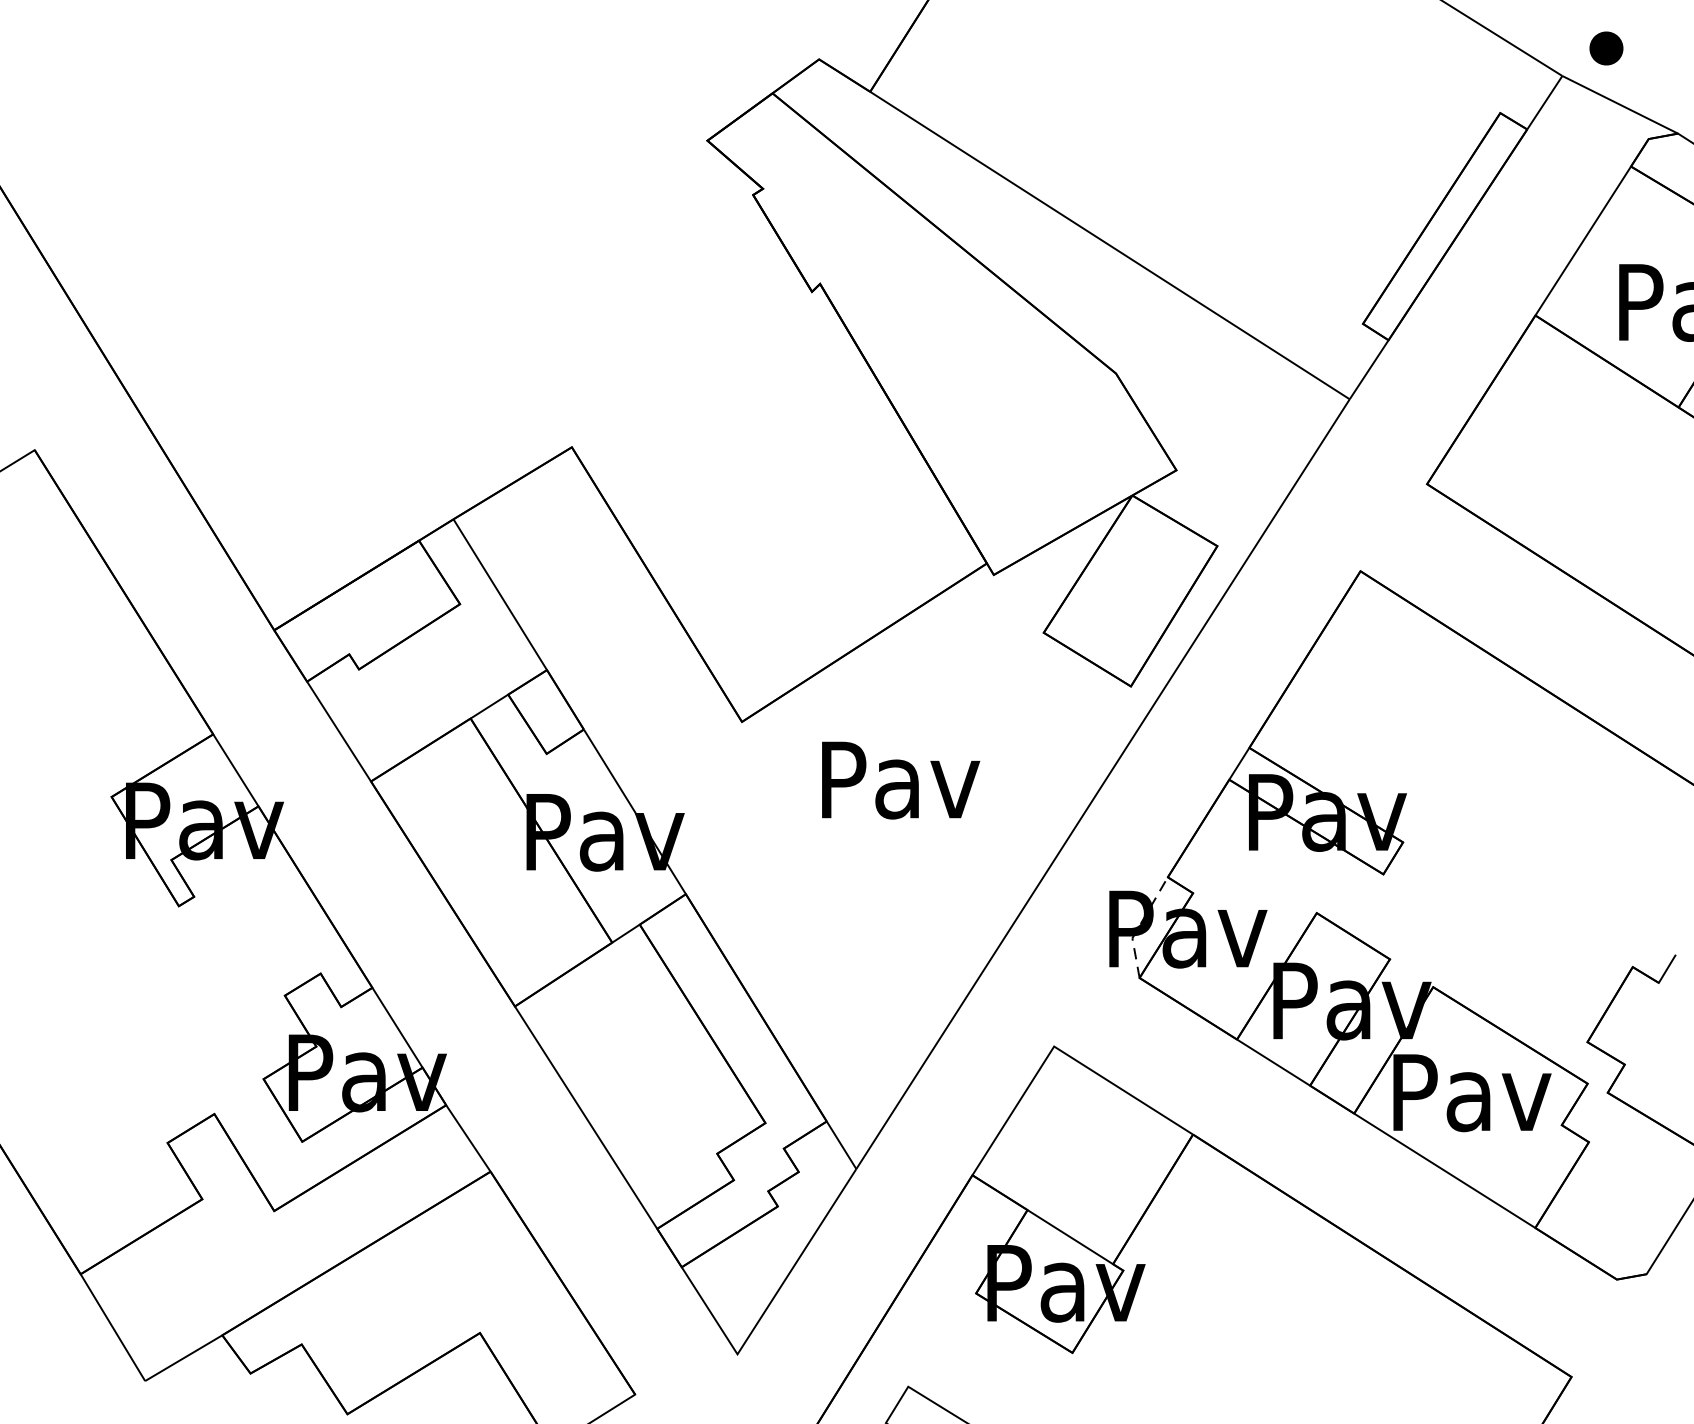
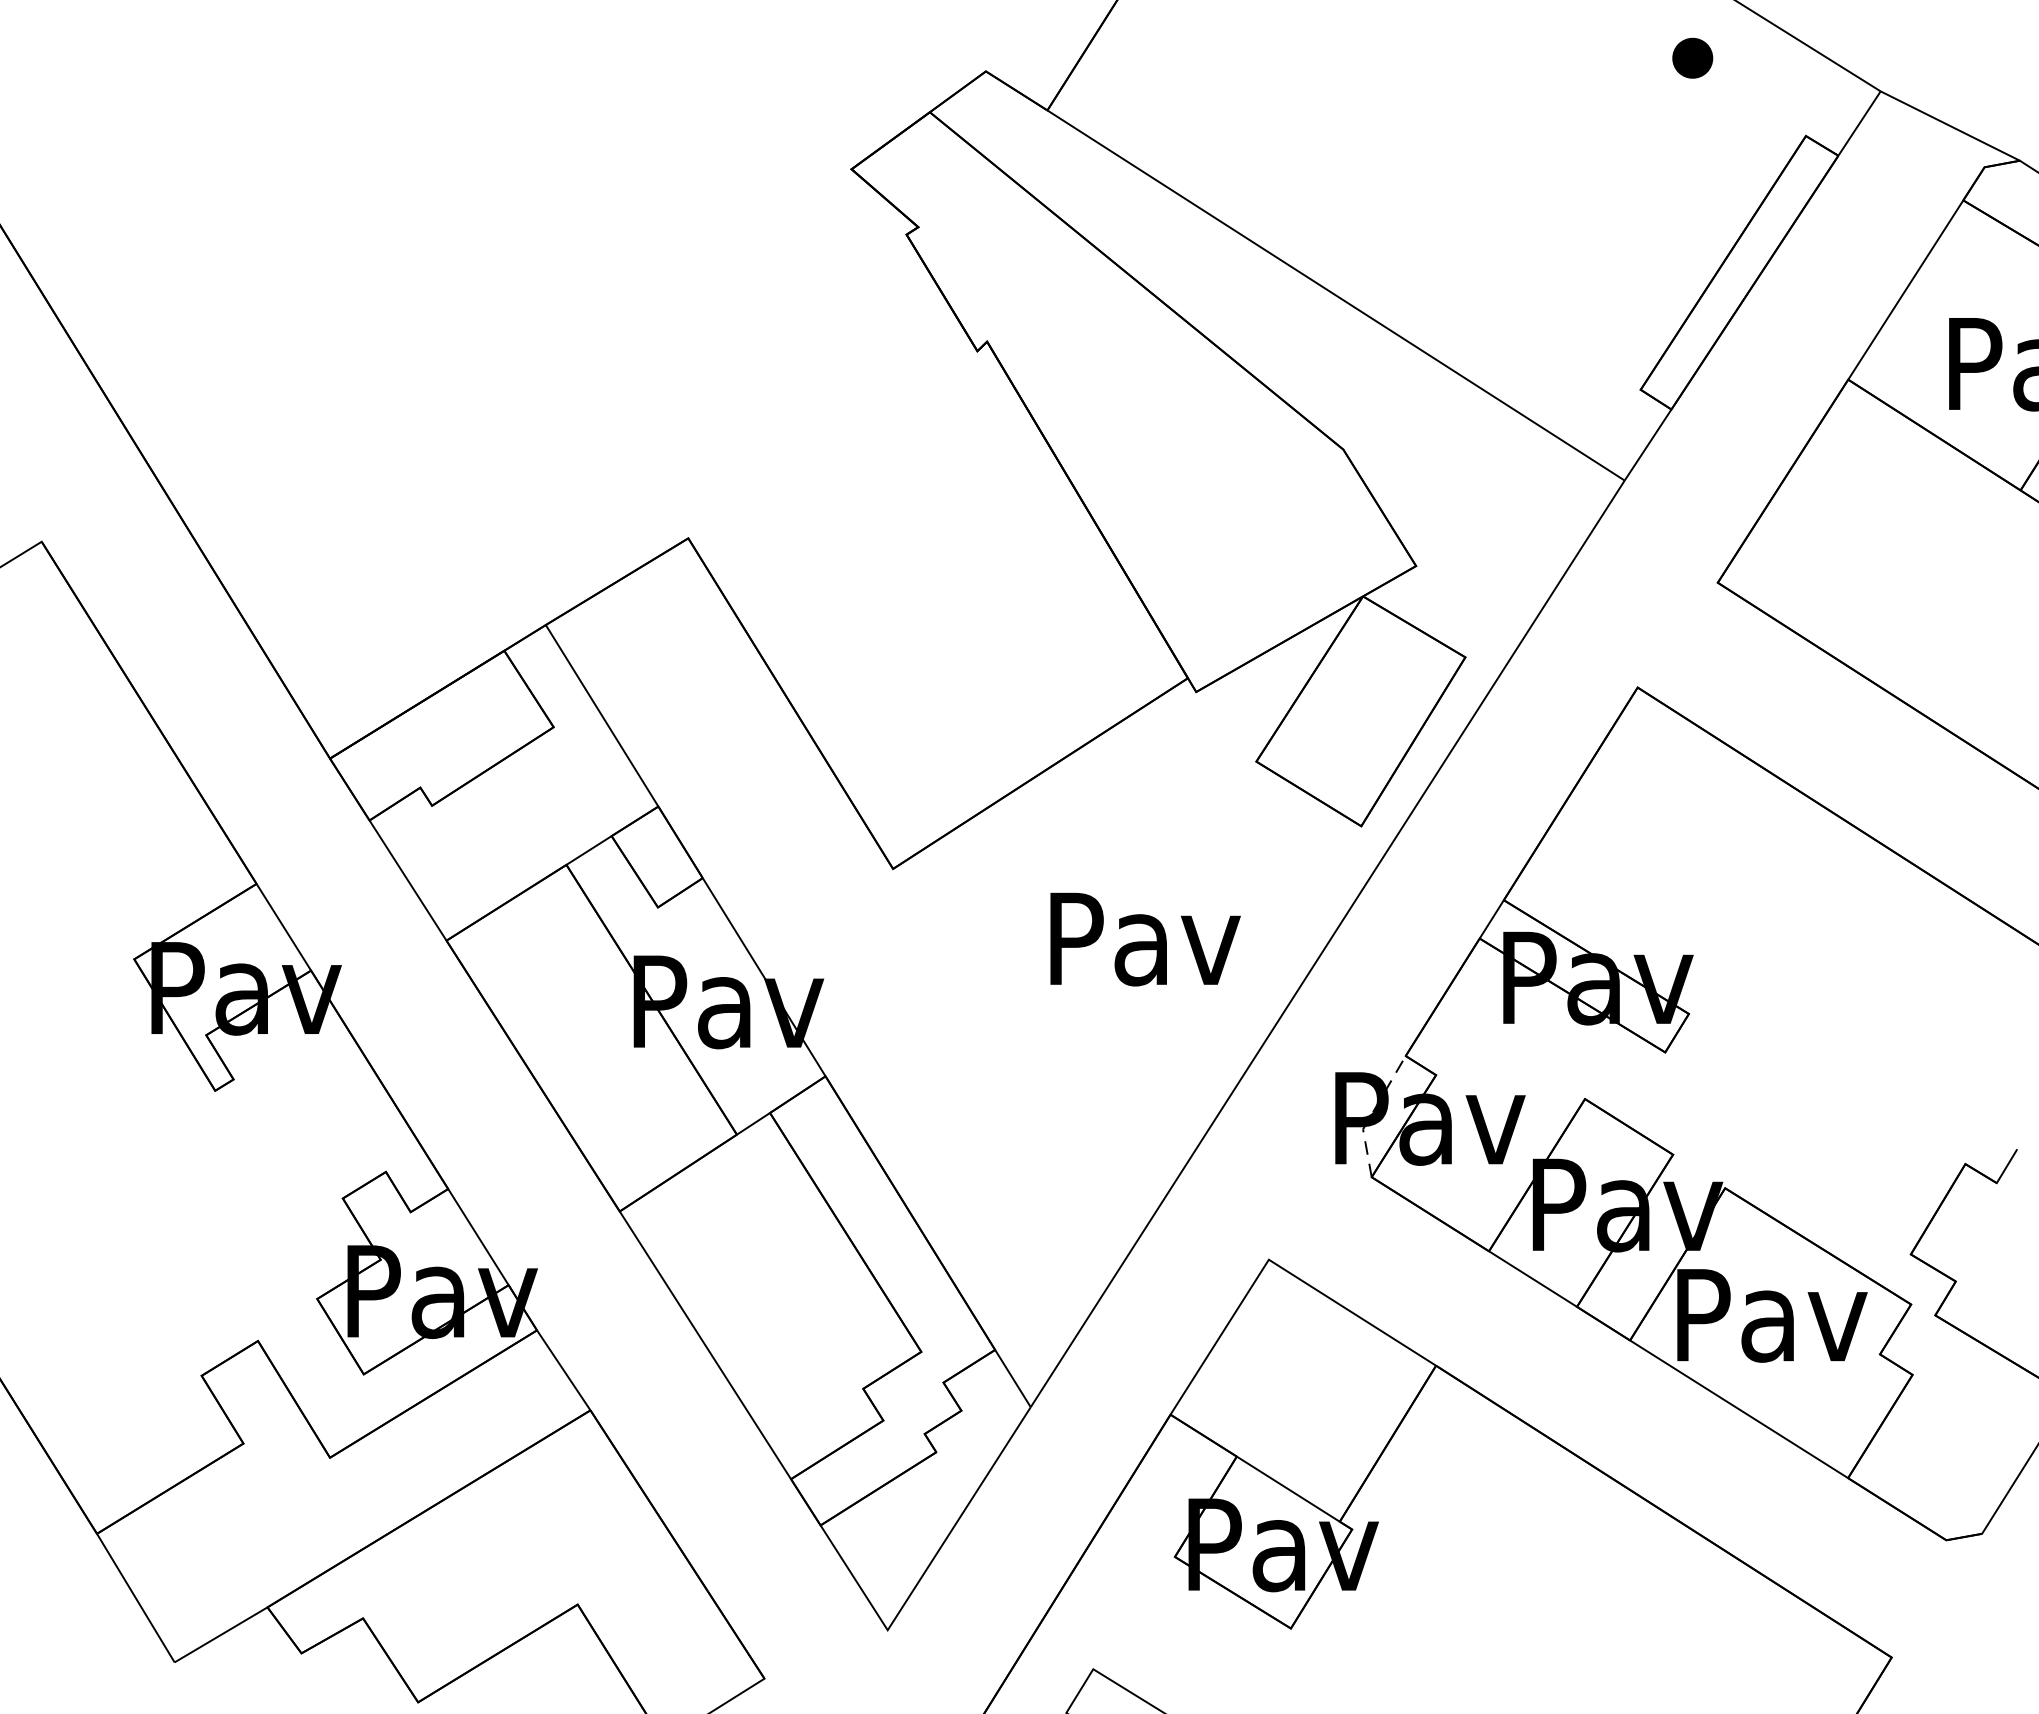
part: (1606, 47) -> (1692, 57), moved
text: (900, 780) -> (1145, 939), moved

